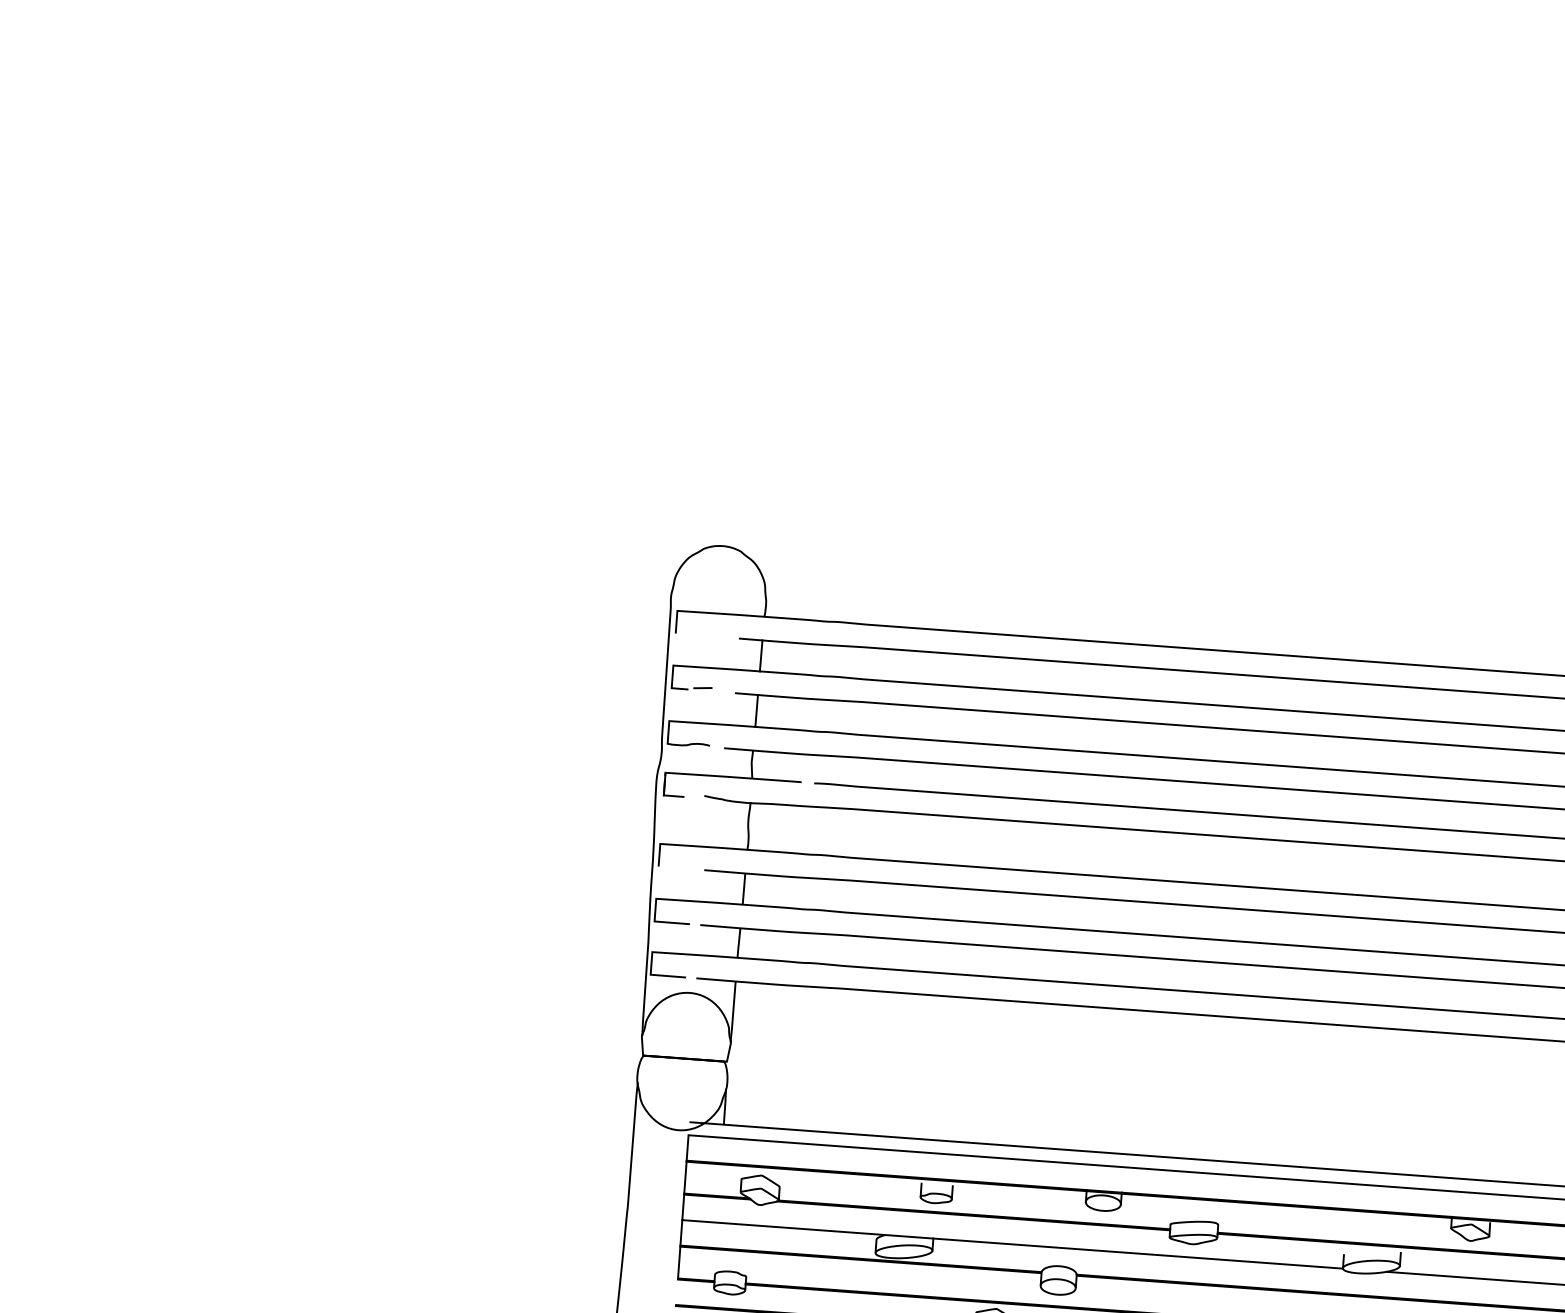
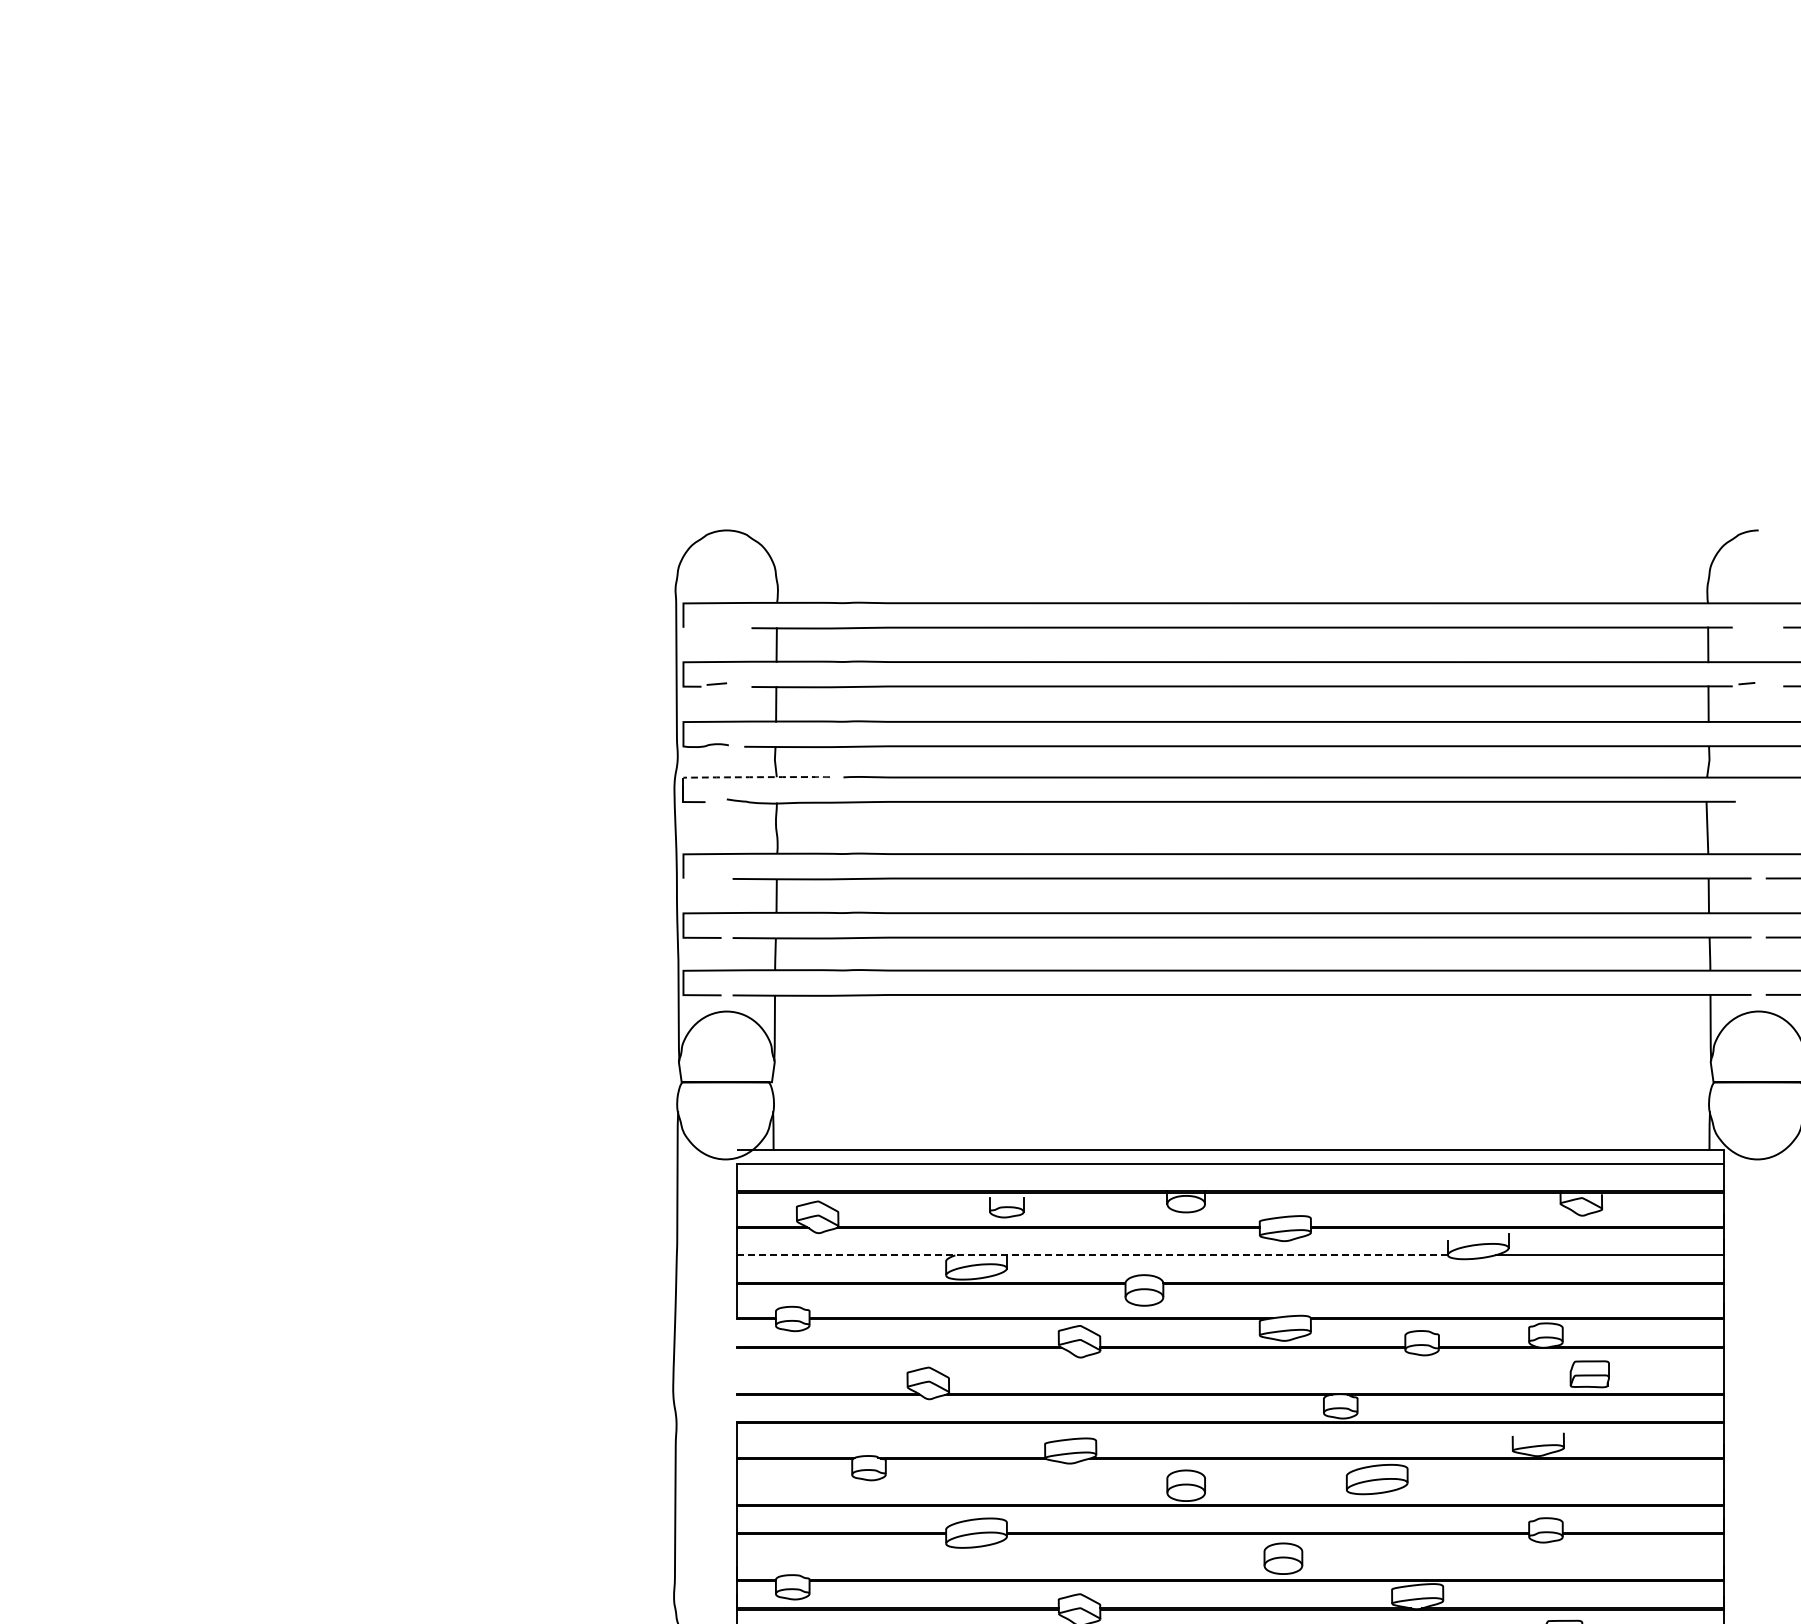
line: (733, 777) -> (756, 777), solid -> dashed
line: (1010, 1244) -> (1090, 1255), solid -> dashed

